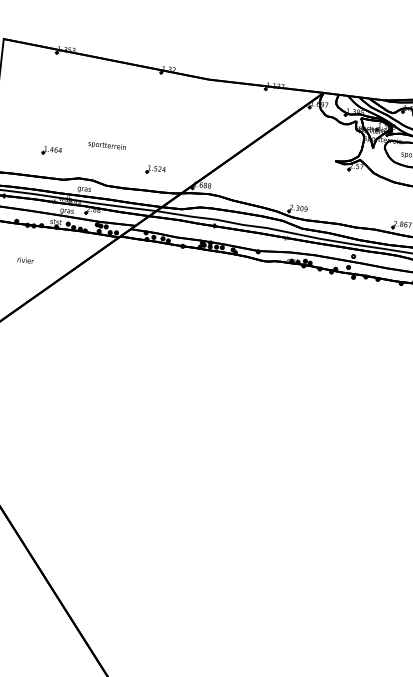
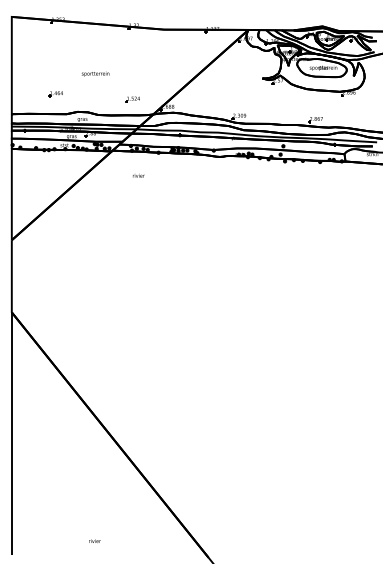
text: (107, 145) -> (95, 73), moved
text: (25, 260) -> (138, 175), moved

